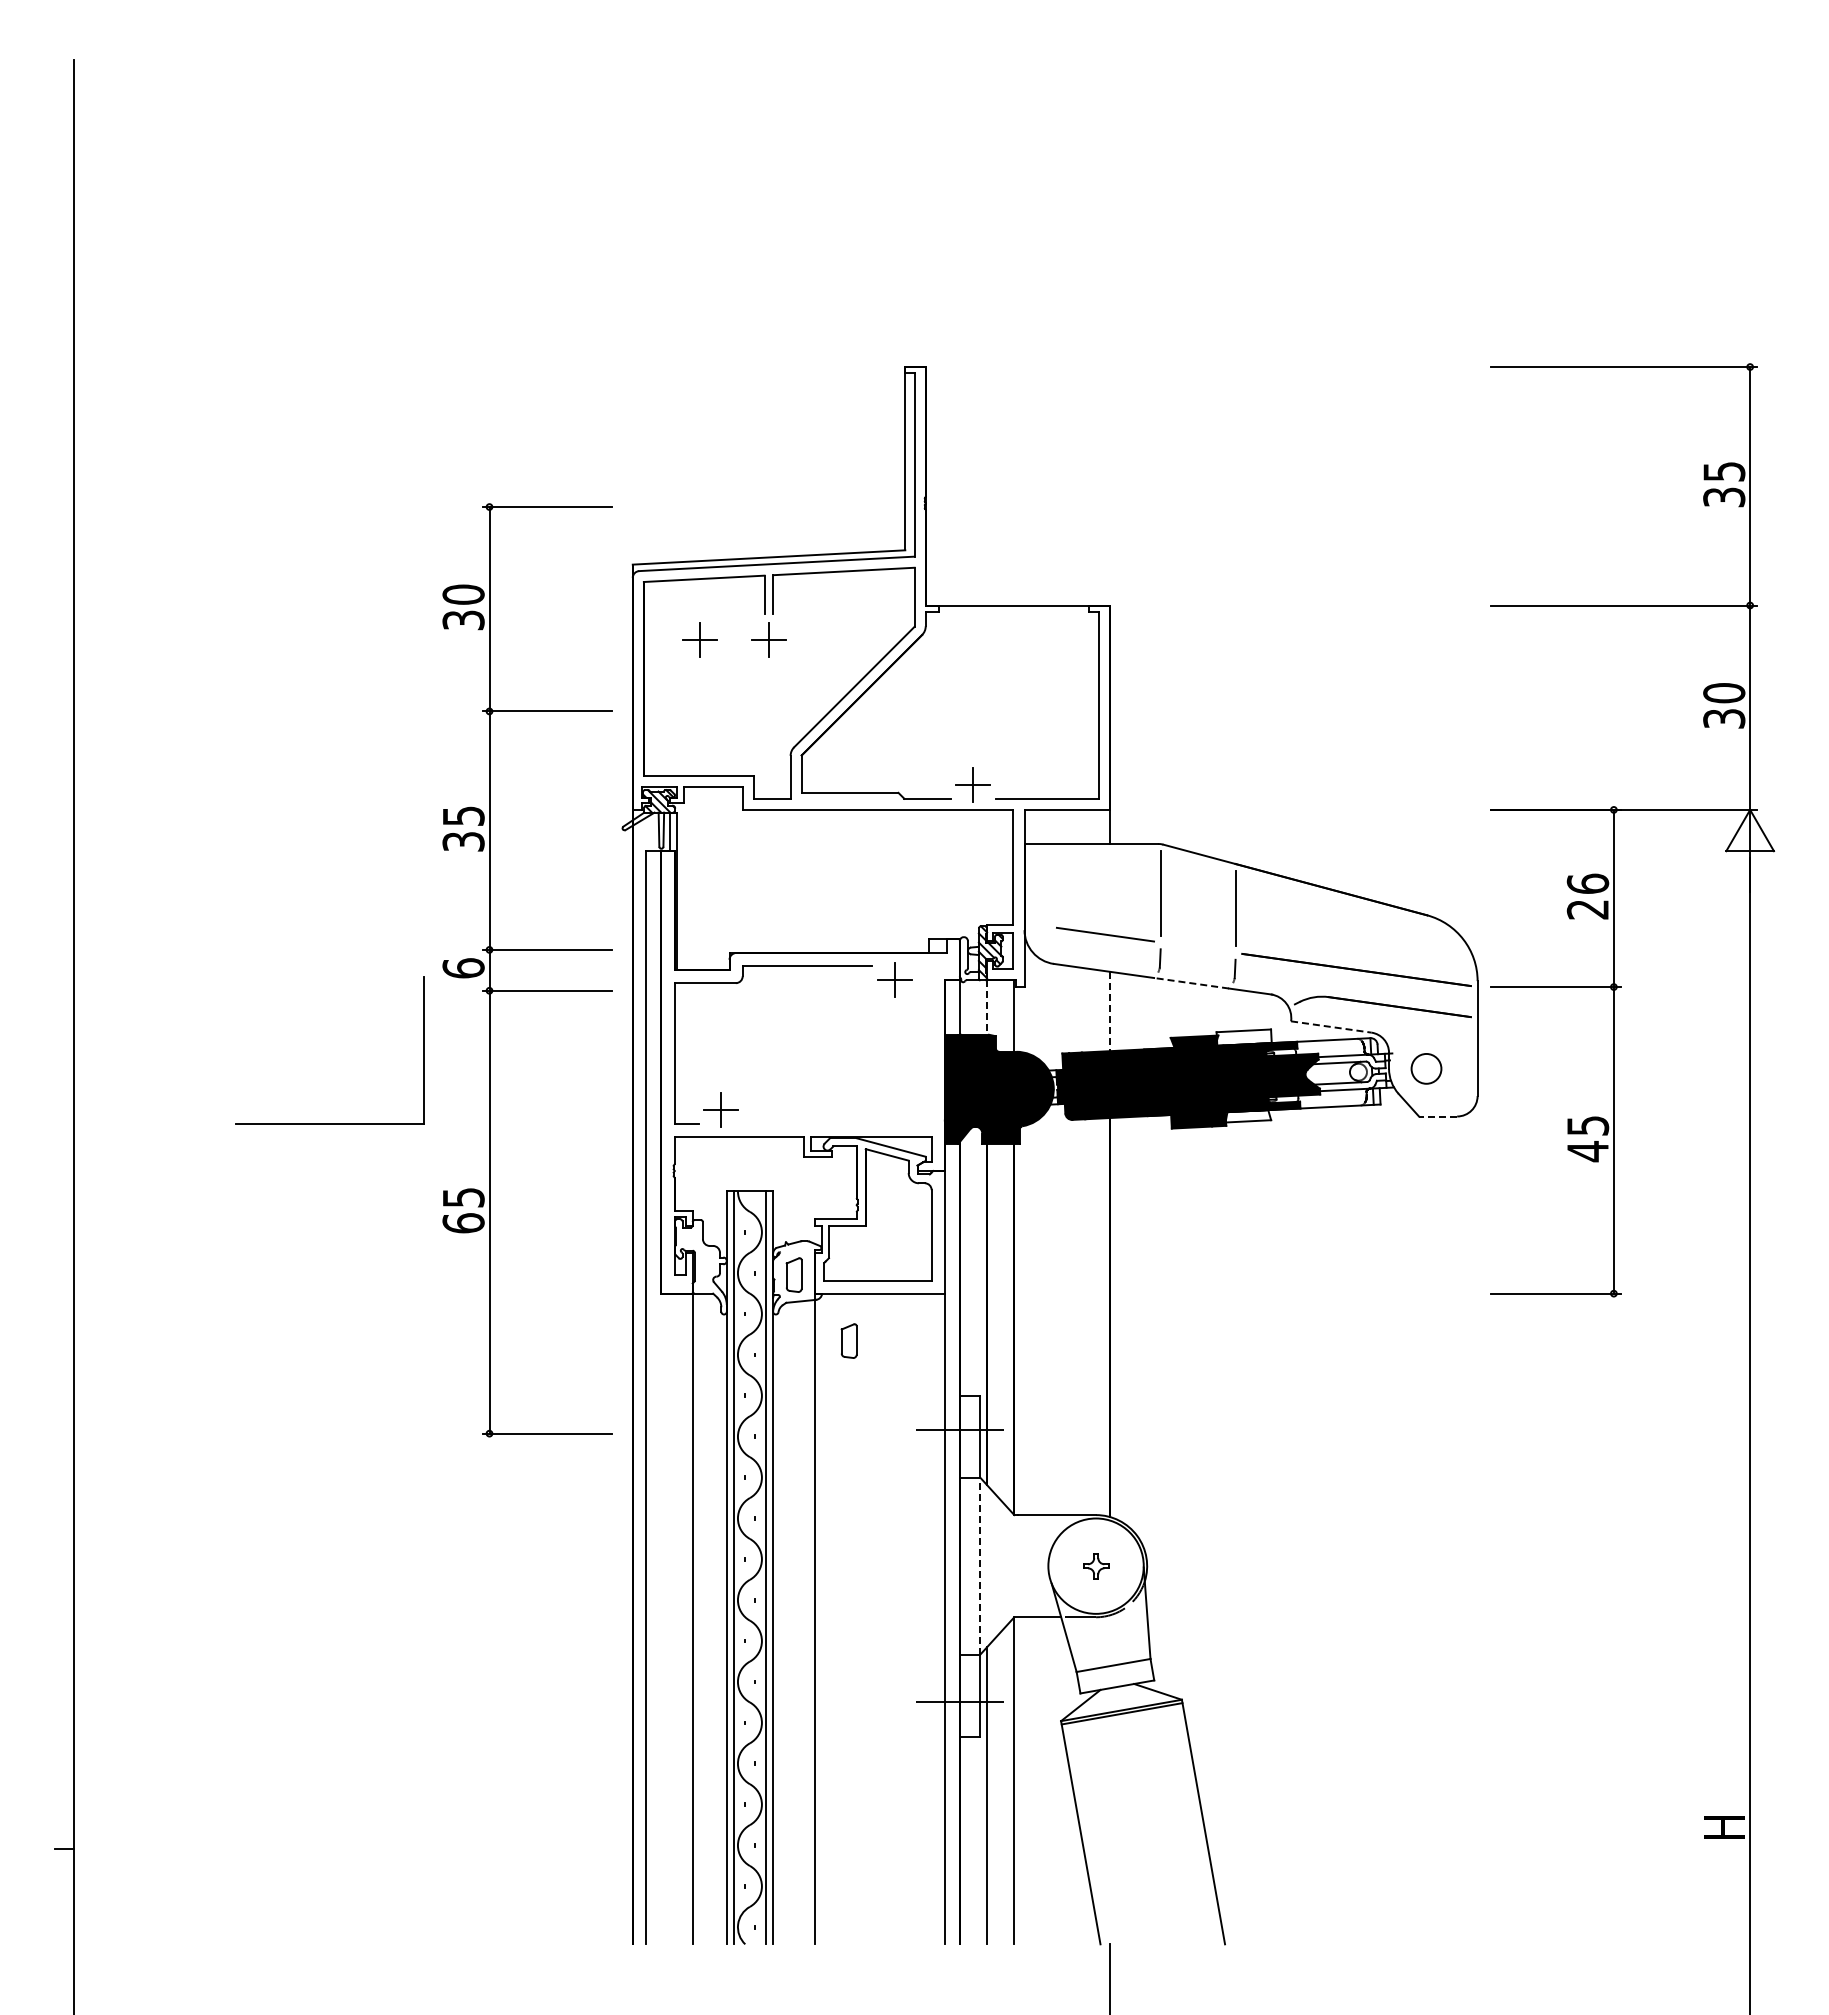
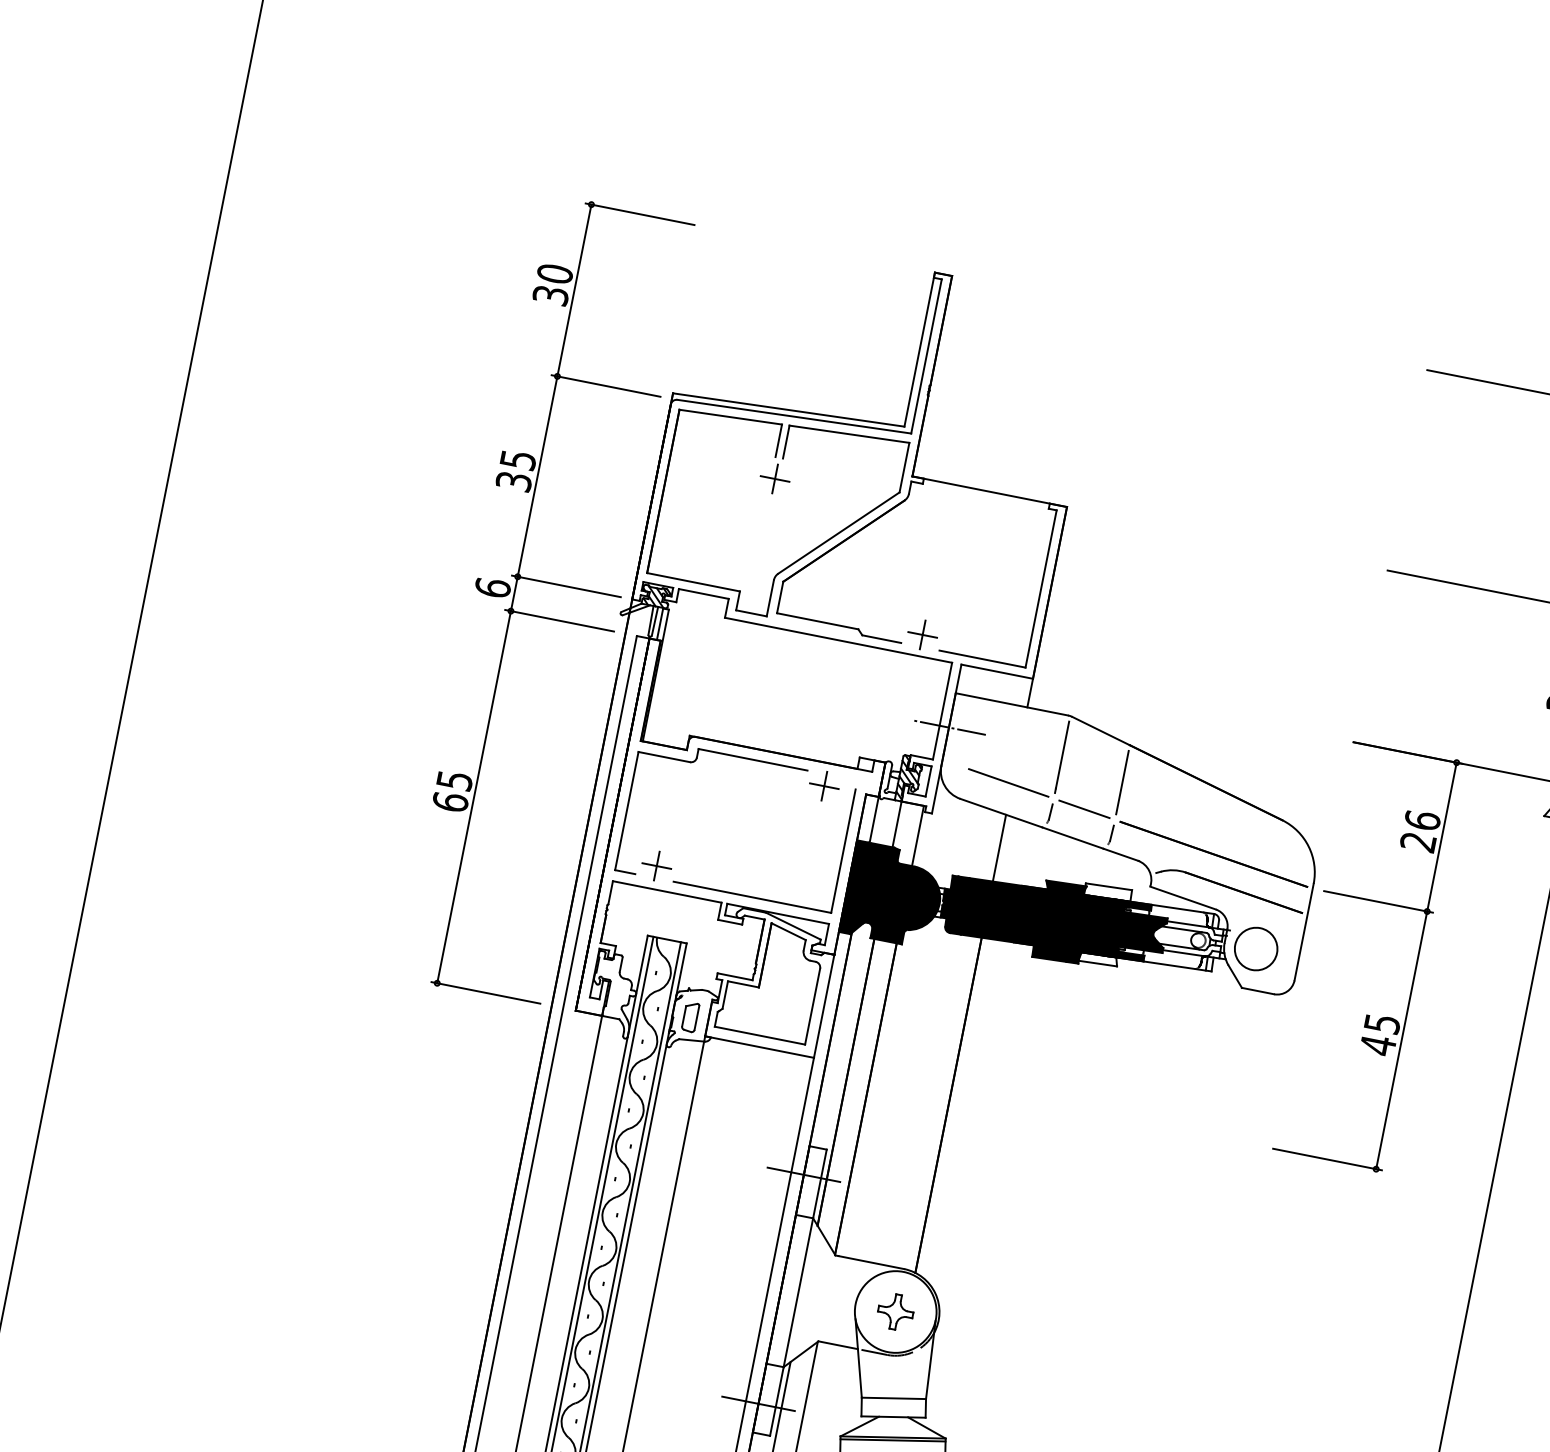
part: (699, 639) -> (716, 467), removed
line: (1024, 884) -> (949, 727), added
line: (1197, 947) -> (1083, 809), added
part: (527, 950) -> (549, 583), moved
line: (1191, 983) -> (1072, 838), dashed -> solid
line: (987, 1008) -> (897, 825), dashed -> solid
line: (1109, 1011) -> (999, 848), dashed -> solid
line: (1331, 1026) -> (1183, 897), dashed -> solid
circle: (1426, 1068) -> (1256, 948), size x1.67
line: (1437, 1116) -> (1257, 990), dashed -> solid
part: (329, 1123) -> (752, 897), moved
part: (848, 1340) -> (725, 1081), removed
line: (980, 1566) -> (798, 1293), dashed -> solid
part: (1096, 1566) -> (896, 1312), size x1.67

